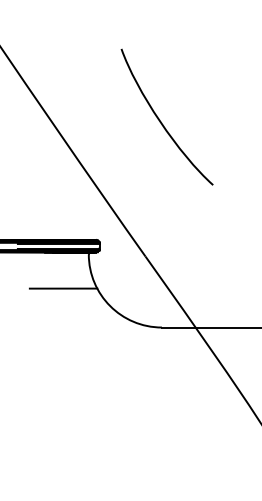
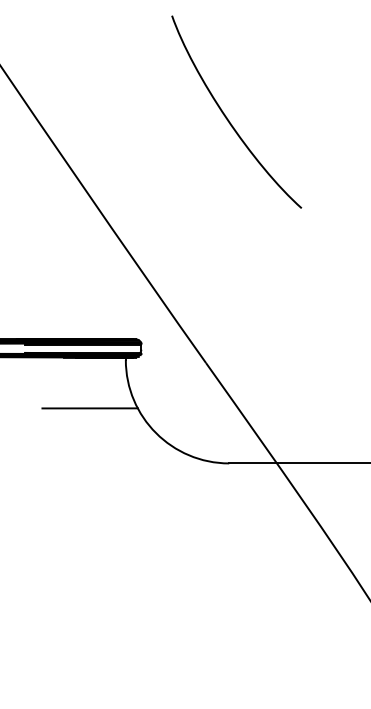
curve: (161, 121) -> (228, 118), moved

